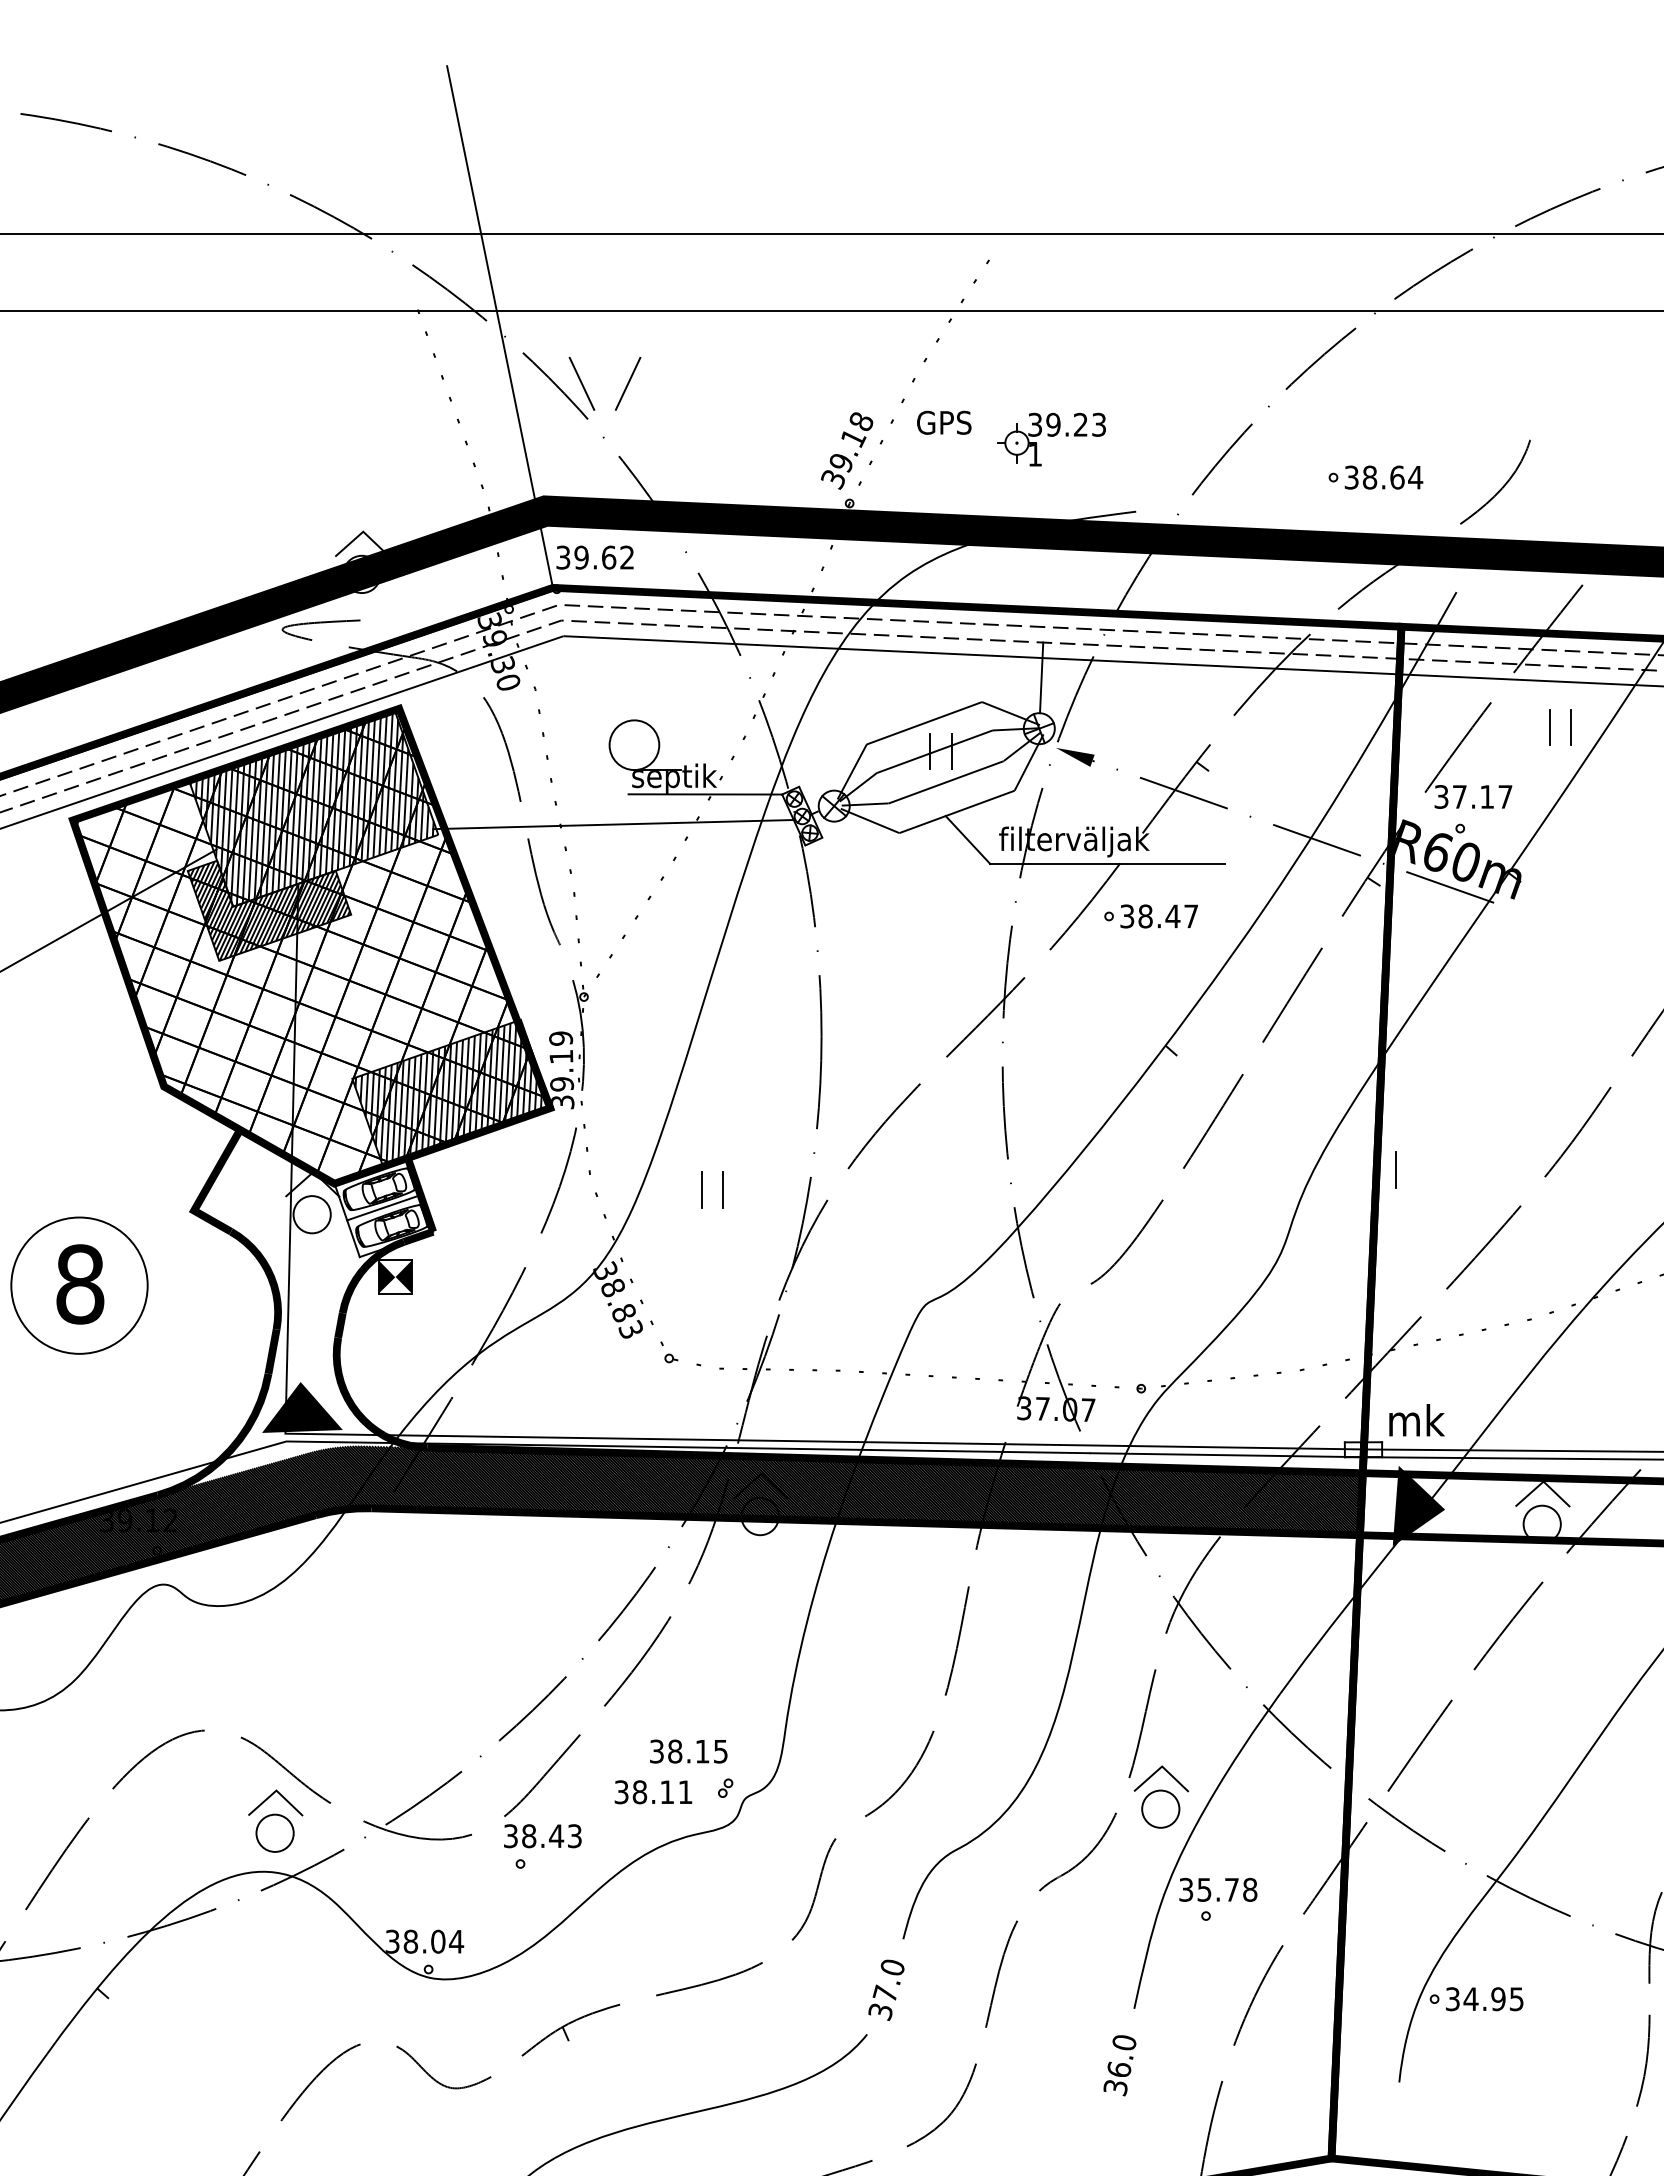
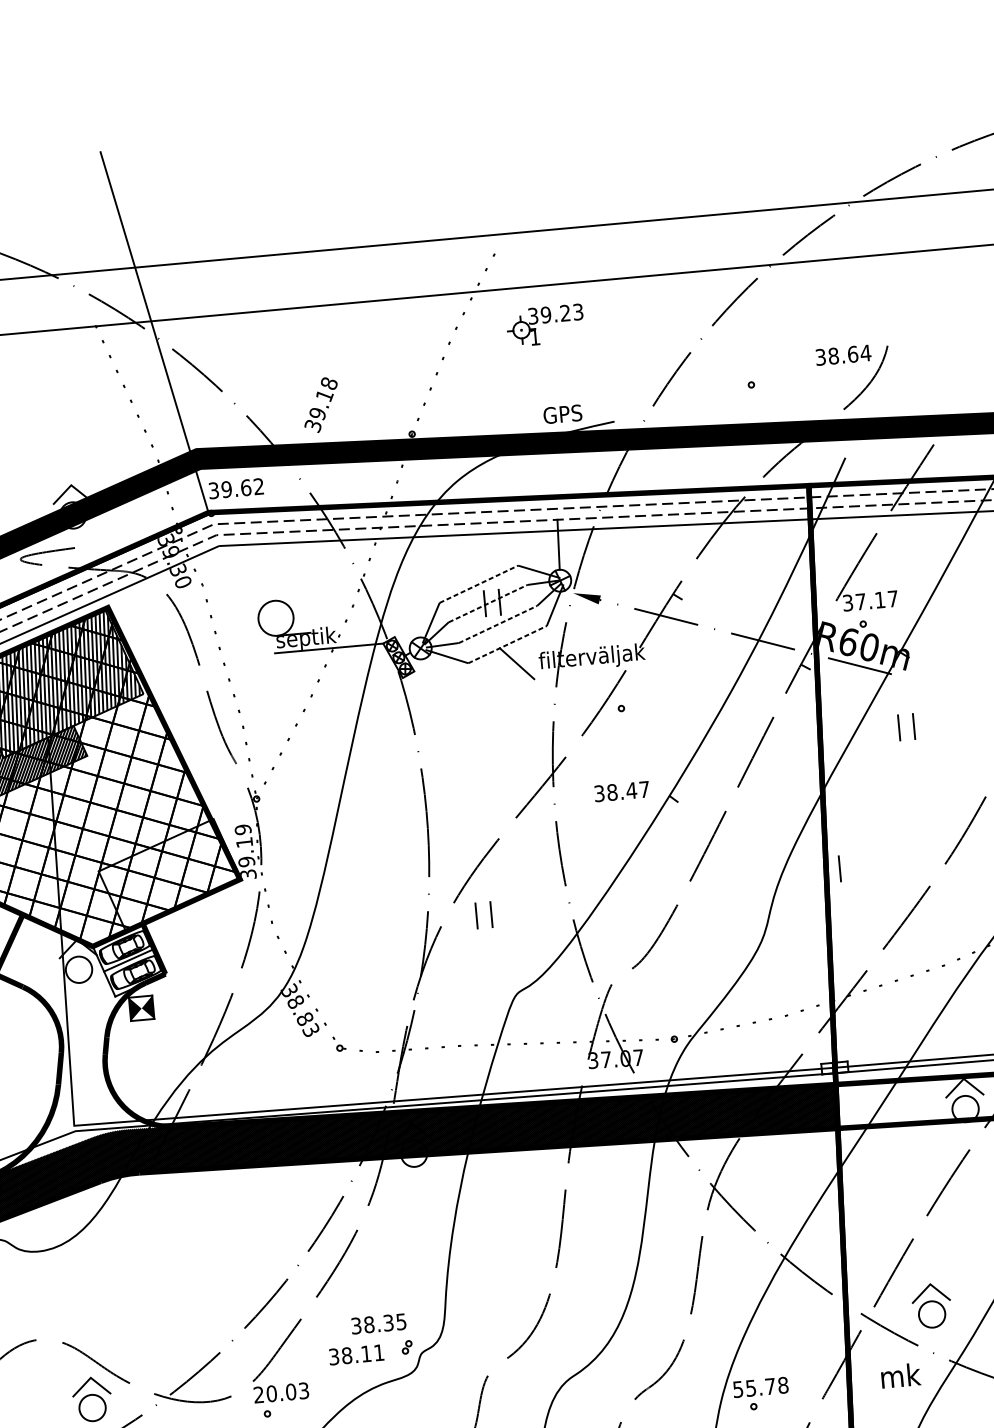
part: (587, 392) -> (220, 372), removed
text: (944, 422) -> (562, 414), moved
part: (1051, 439) -> (545, 325), moved
text: (847, 450) -> (321, 404), moved
text: (1383, 477) -> (843, 355), moved
line: (924, 723) -> (479, 584), solid -> dashed
part: (1550, 727) -> (899, 727), moved
line: (934, 751) -> (487, 603), solid -> dashed
line: (946, 782) -> (498, 624), solid -> dashed
line: (957, 811) -> (507, 644), solid -> dashed
line: (613, 824) -> (266, 675), removed
line: (1107, 863) -> (616, 671), removed
text: (1158, 916) -> (621, 791), moved
hatch: (451, 1093) -> (169, 875), removed
part: (702, 1189) -> (477, 915), moved
fill: (302, 1407) -> (84, 1106), removed
text: (1416, 1420) -> (900, 1375), moved
fill: (1418, 1505) -> (877, 1103), removed
text: (702, 1751) -> (388, 1322), 38.15 -> 38.35
part: (1161, 1796) -> (931, 1305), moved
text: (534, 1836) -> (275, 1393), 38.43 -> 20.03
text: (1186, 1889) -> (738, 1389), 35.78 -> 55.78

